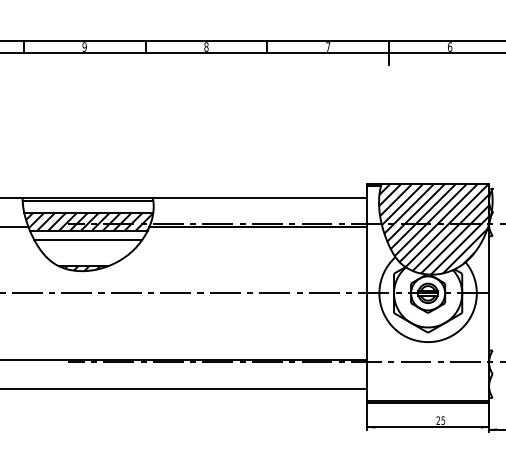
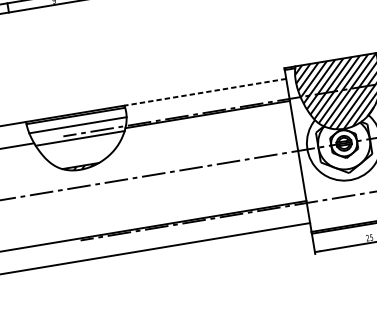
line: (259, 197) -> (204, 92), solid -> dashed
hatch: (89, 221) -> (79, 131), removed
line: (88, 239) -> (81, 145), removed

